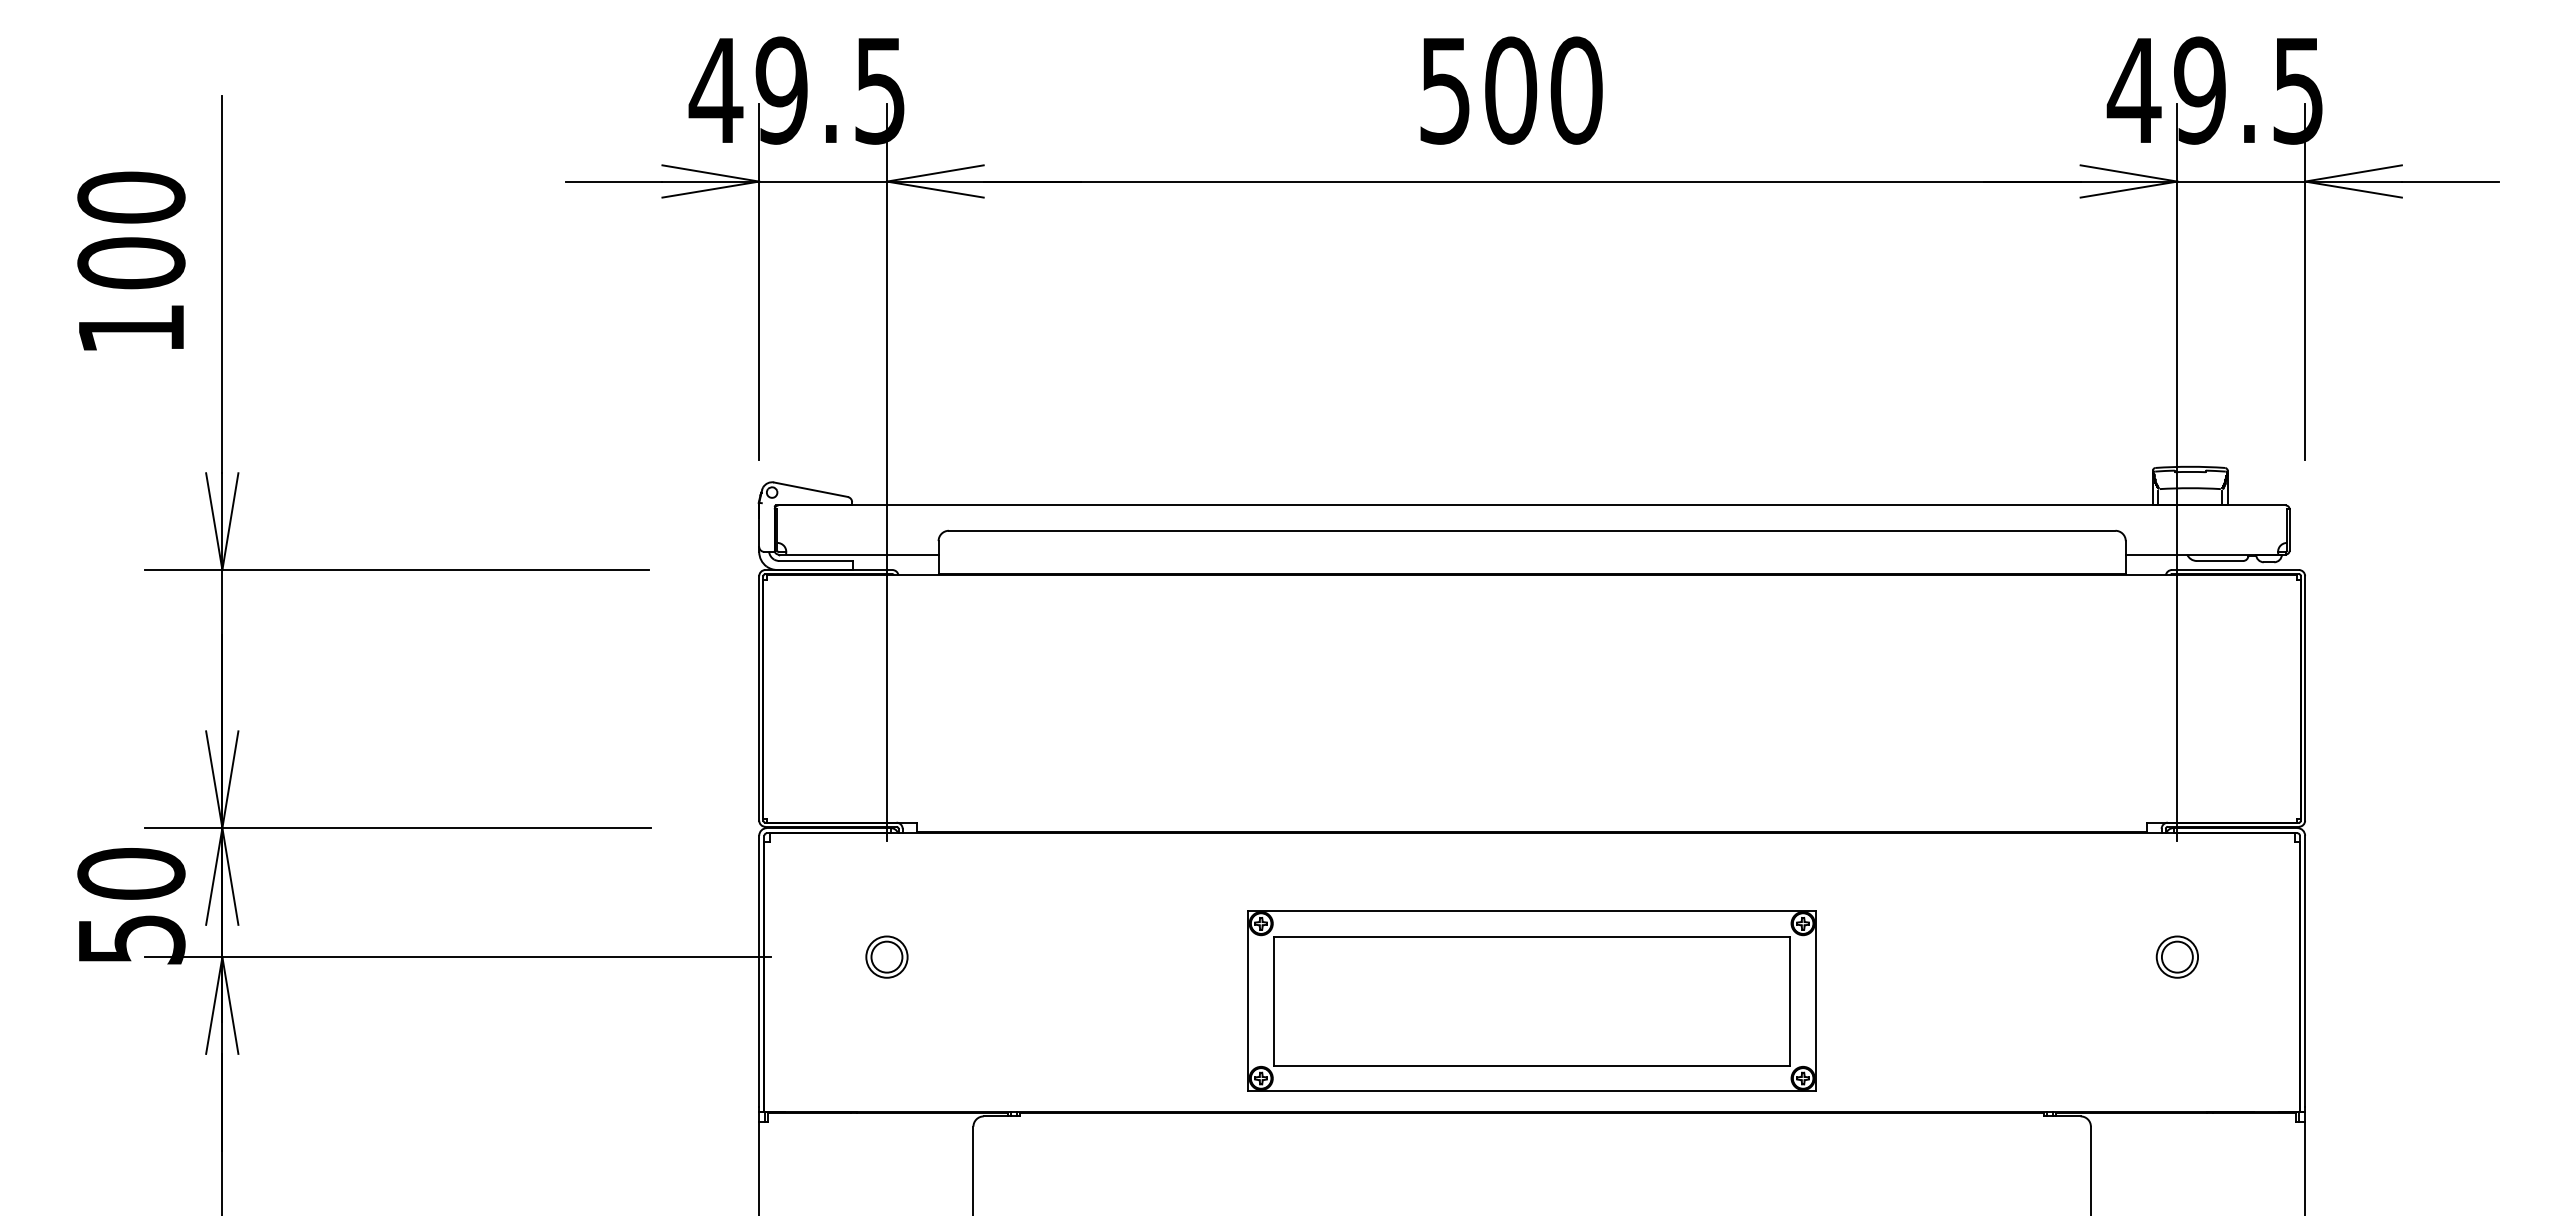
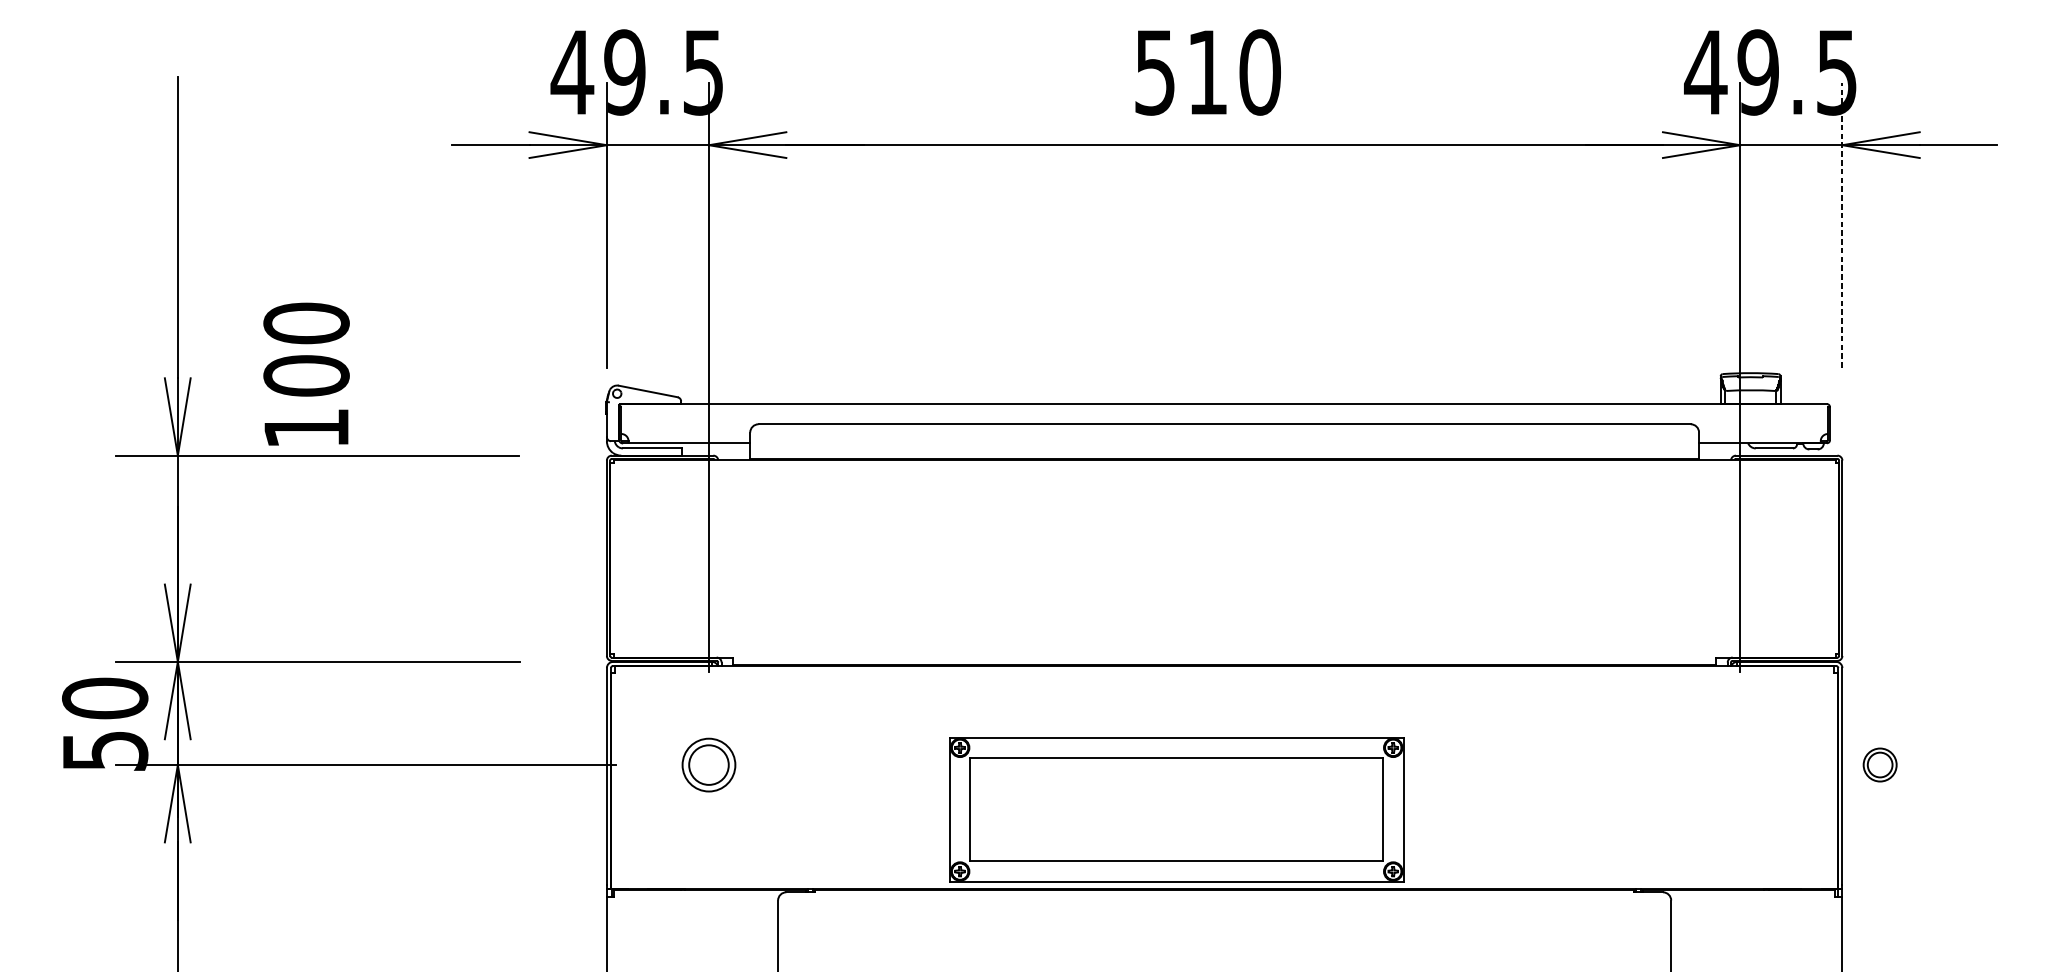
text: (1511, 90) -> (1208, 72), 500 -> 510
text: (131, 260) -> (306, 373), moved
line: (2305, 282) -> (1842, 225), solid -> dashed
part: (886, 956) -> (708, 764), size x1.6
part: (2176, 956) -> (1879, 764), moved
part: (1531, 1000) -> (1176, 809), moved

